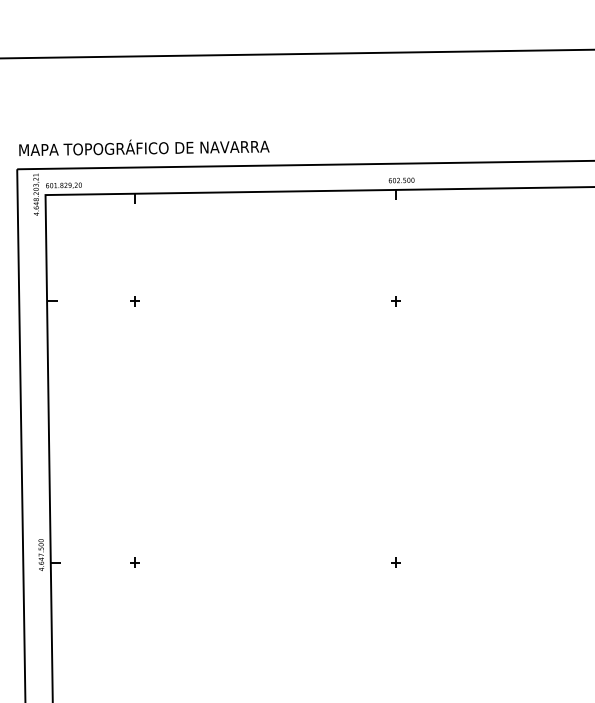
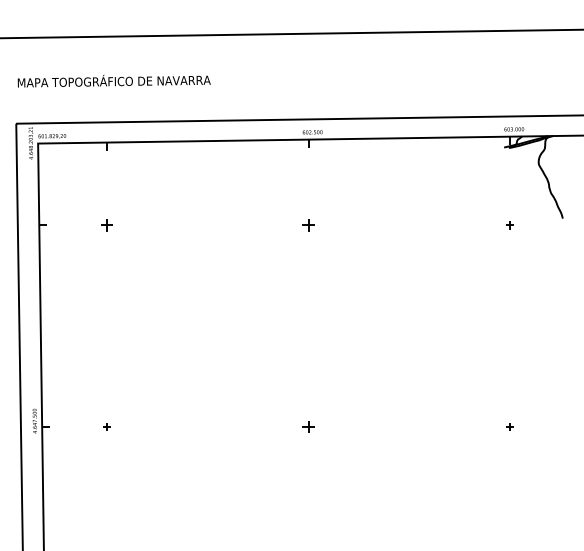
text: (143, 146) -> (113, 80), moved
part: (134, 301) -> (106, 225), size x1.6
part: (396, 301) -> (308, 225), size x1.6
part: (396, 562) -> (308, 426), size x1.6

